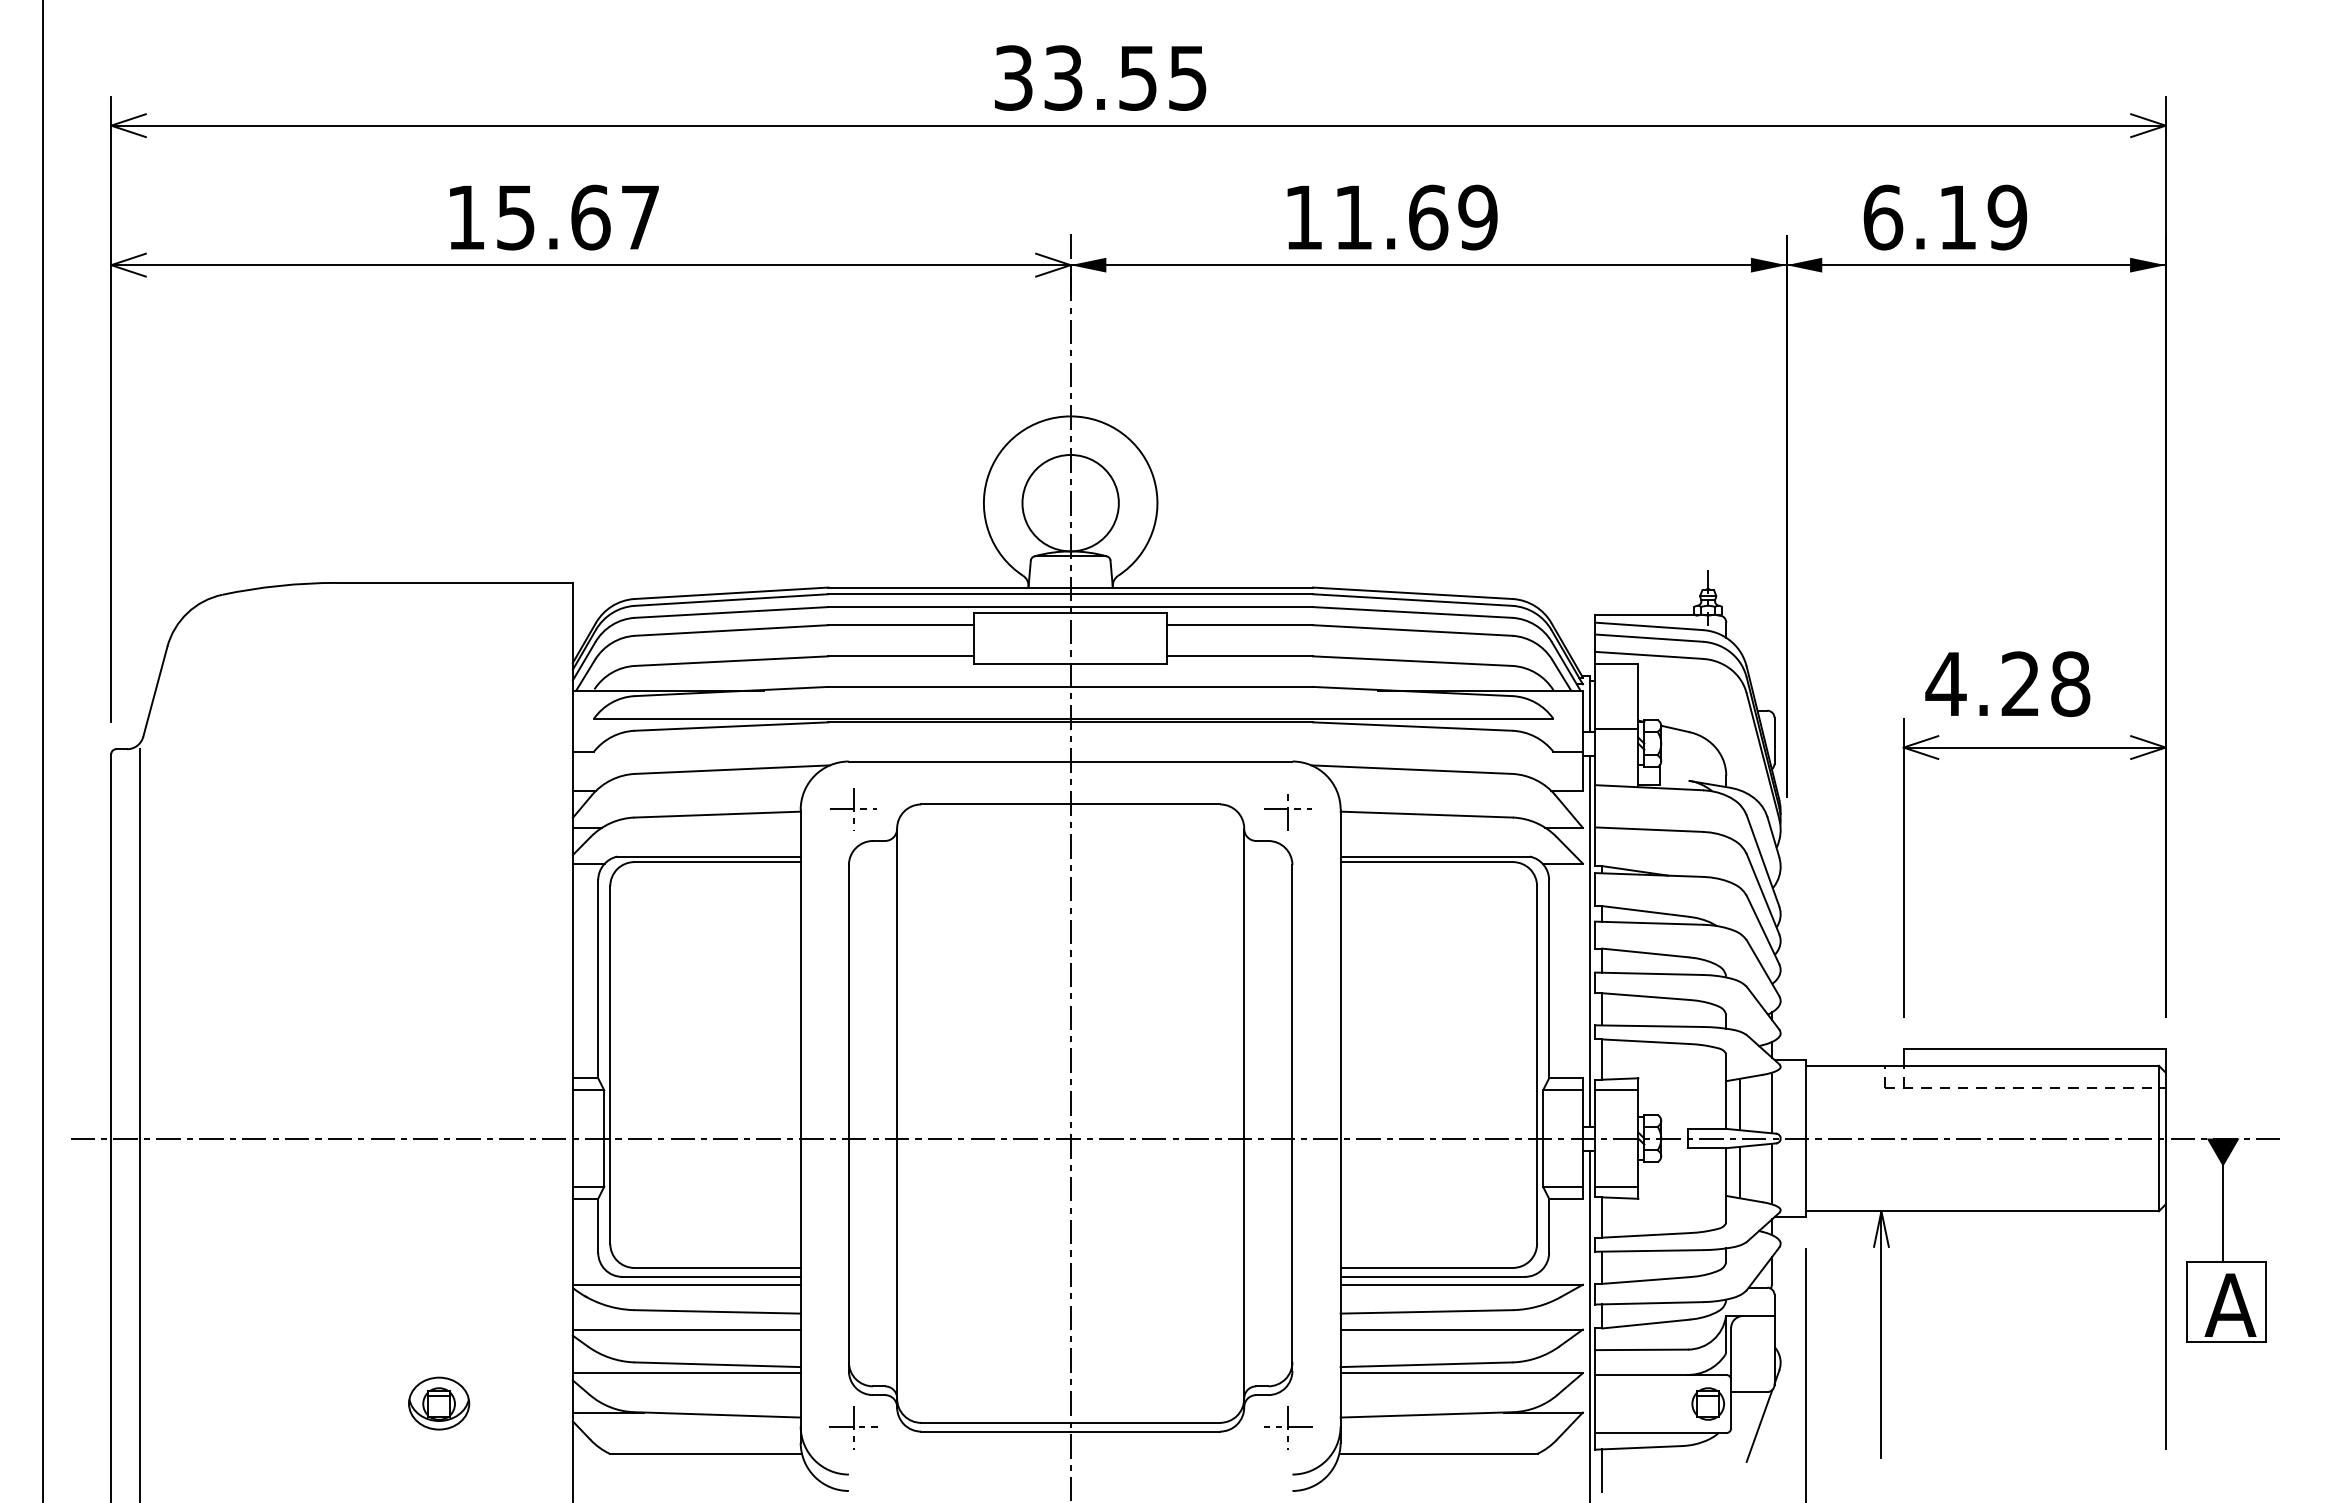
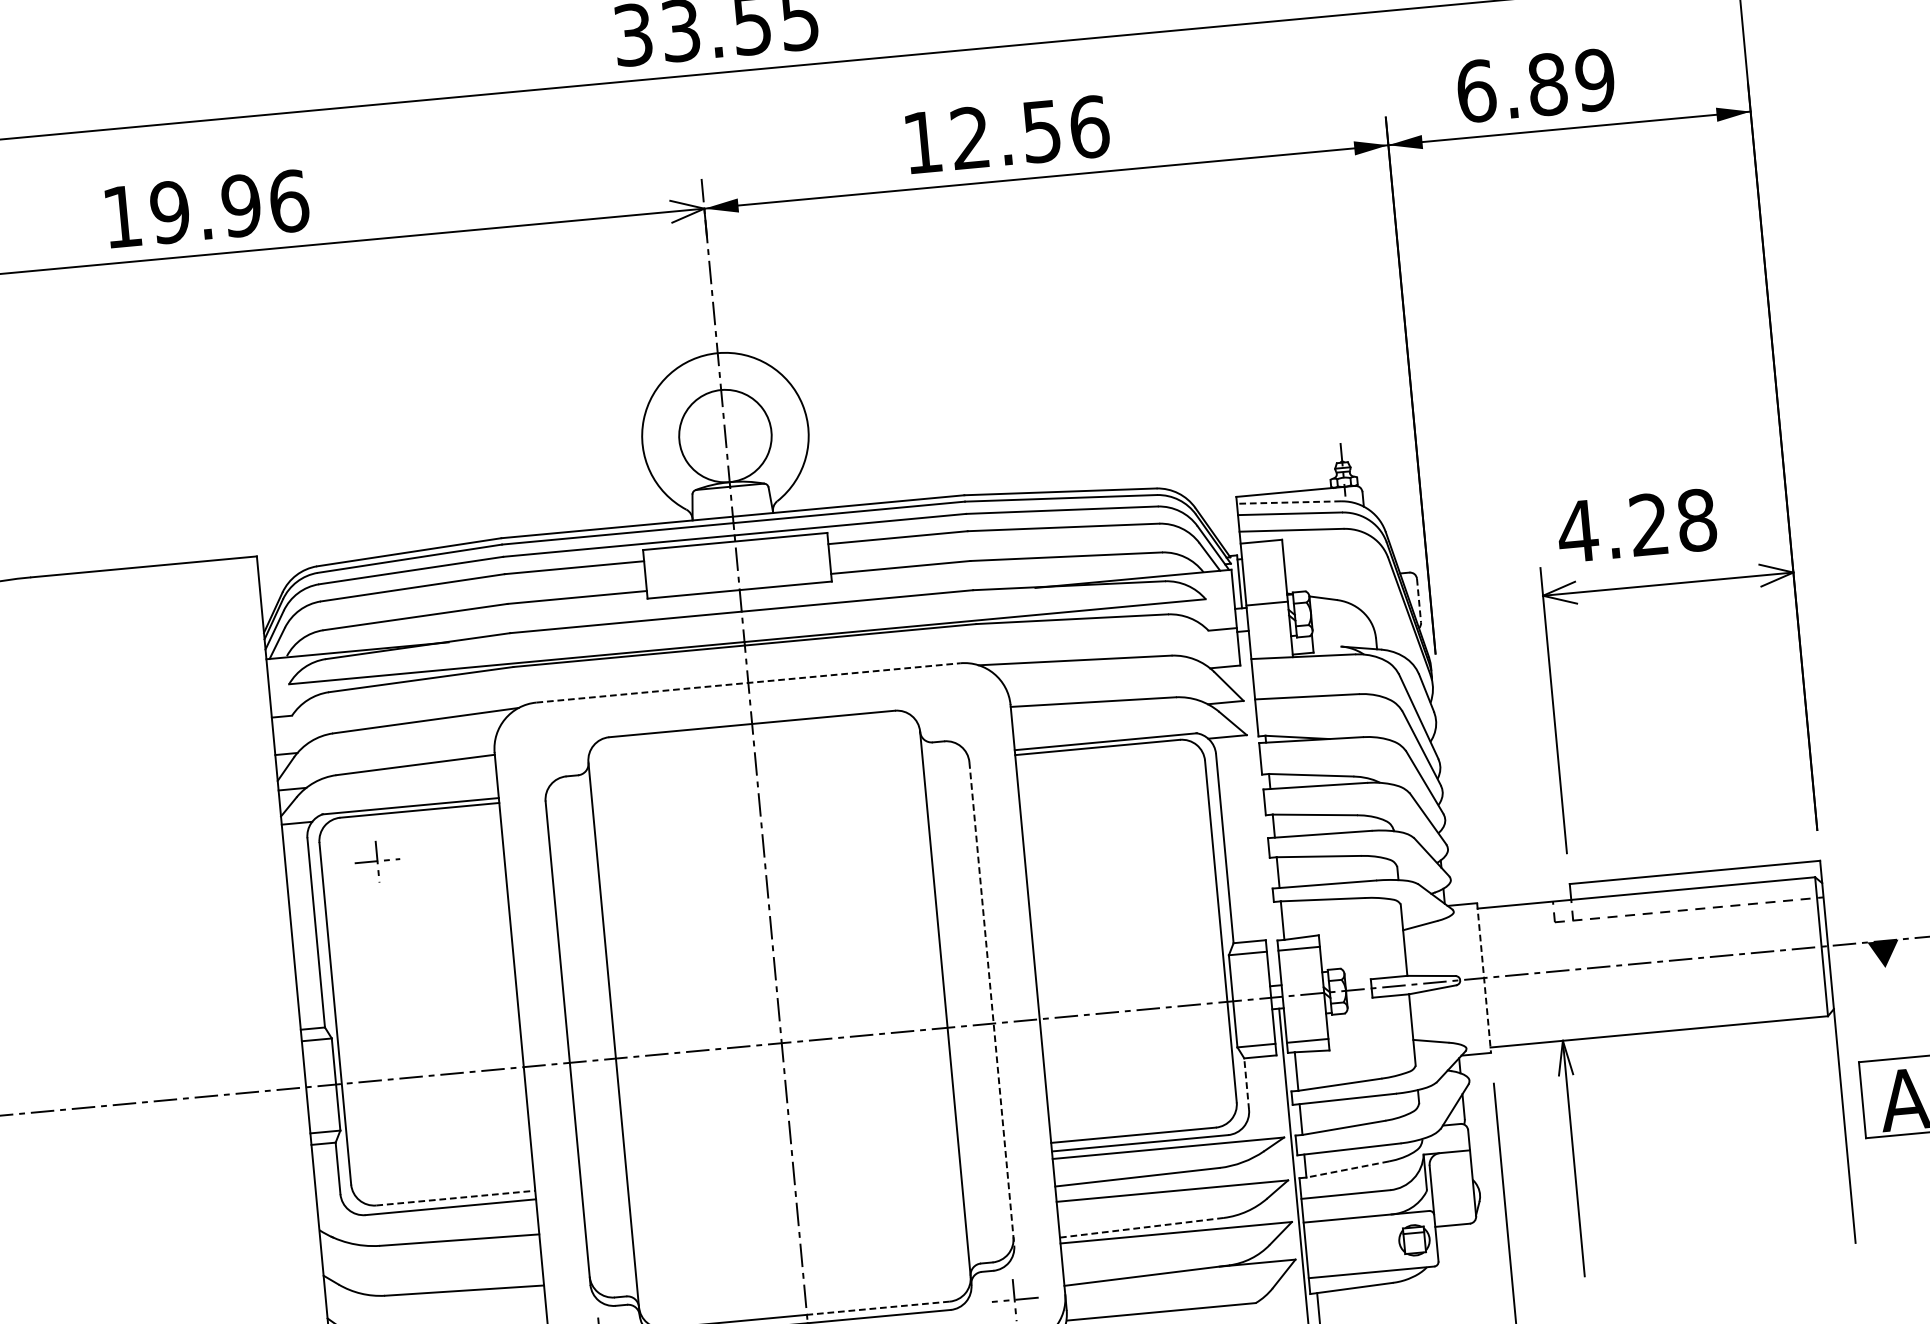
text: (578, 217) -> (229, 206), 15.67 -> 19.96
text: (1416, 217) -> (1030, 132), 11.69 -> 12.56
text: (1957, 217) -> (1547, 84), 6.19 -> 6.89
line: (1648, 626) -> (1288, 502), solid -> dashed
line: (1774, 740) -> (1418, 600), solid -> dashed
line: (1070, 761) -> (748, 682), solid -> dashed
part: (853, 809) -> (377, 861), moved
part: (1287, 812) -> (960, 712), removed
line: (1590, 940) -> (1260, 807), removed
line: (1772, 1102) -> (1449, 946), removed
line: (1739, 1104) -> (1417, 951), removed
line: (1292, 1118) -> (991, 1004), solid -> dashed
line: (1805, 1139) -> (1483, 978), solid -> dashed
line: (1739, 1172) -> (1423, 1016), removed
line: (1772, 1173) -> (1455, 1014), removed
line: (2222, 1212) -> (1888, 1011), removed
line: (1549, 1225) -> (1246, 1083), solid -> dashed
line: (718, 1267) -> (456, 1197), solid -> dashed
line: (686, 1284) -> (427, 1216), removed
line: (1645, 1324) -> (1347, 1169), solid -> dashed
line: (686, 1329) -> (431, 1259), removed
line: (1427, 1364) -> (1142, 1227), solid -> dashed
line: (686, 1373) -> (435, 1301), removed
line: (1145, 1422) -> (878, 1307), solid -> dashed
line: (1759, 1425) -> (1465, 1256), removed

